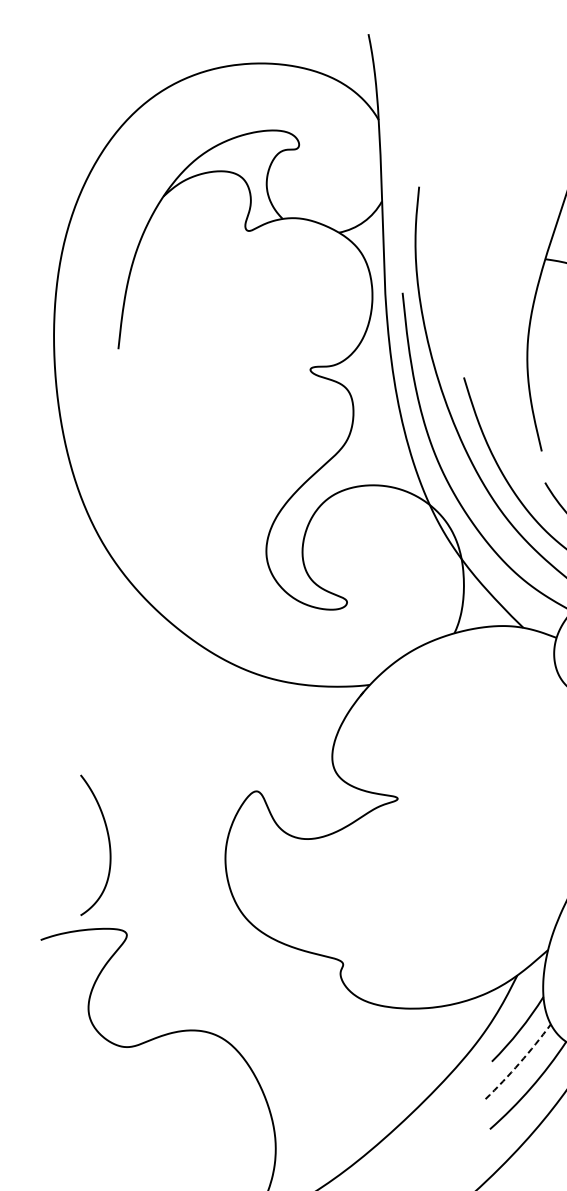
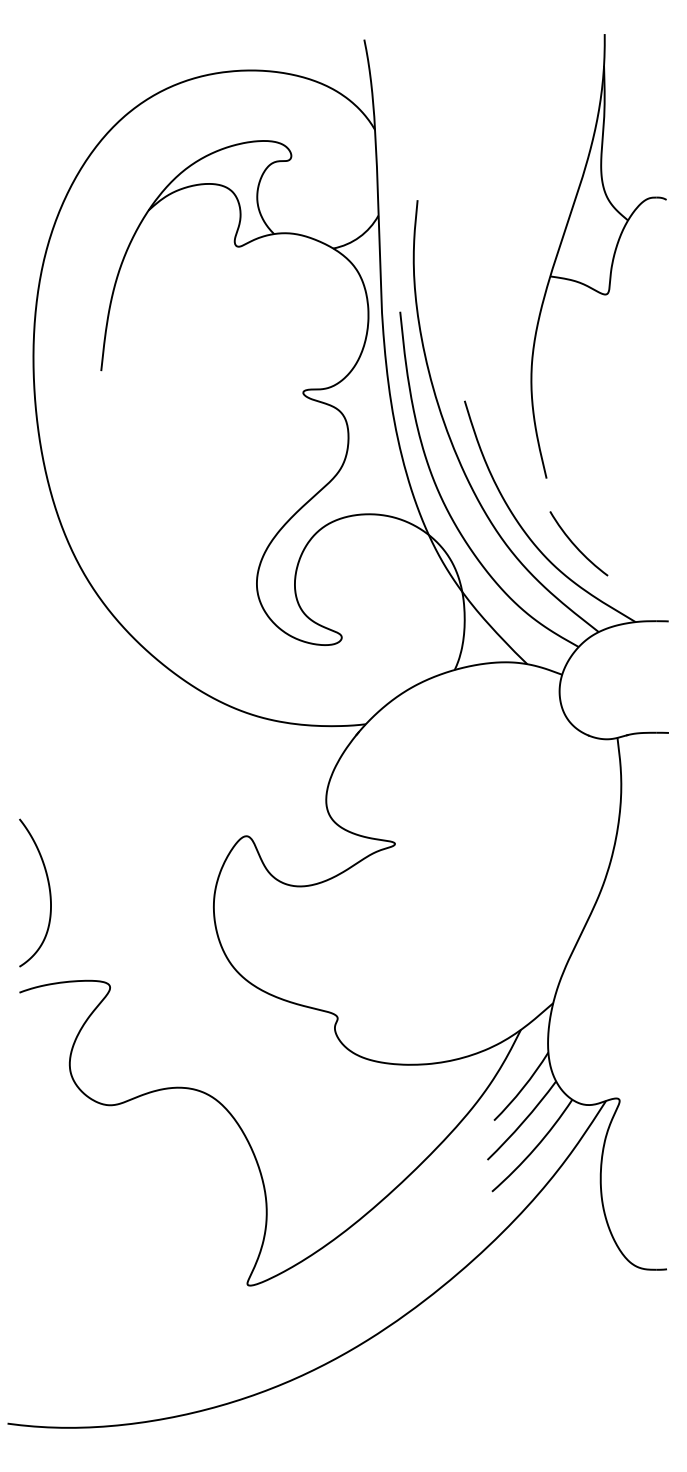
curve: (108, 841) -> (48, 888), moved
arc: (519, 1063) -> (523, 1122), dashed -> solid

